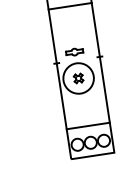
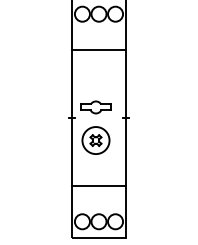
part: (74, 52) -> (95, 107), size x1.43
circle: (78, 78) -> (95, 140), size x0.71
line: (87, 125) -> (98, 185), moved

